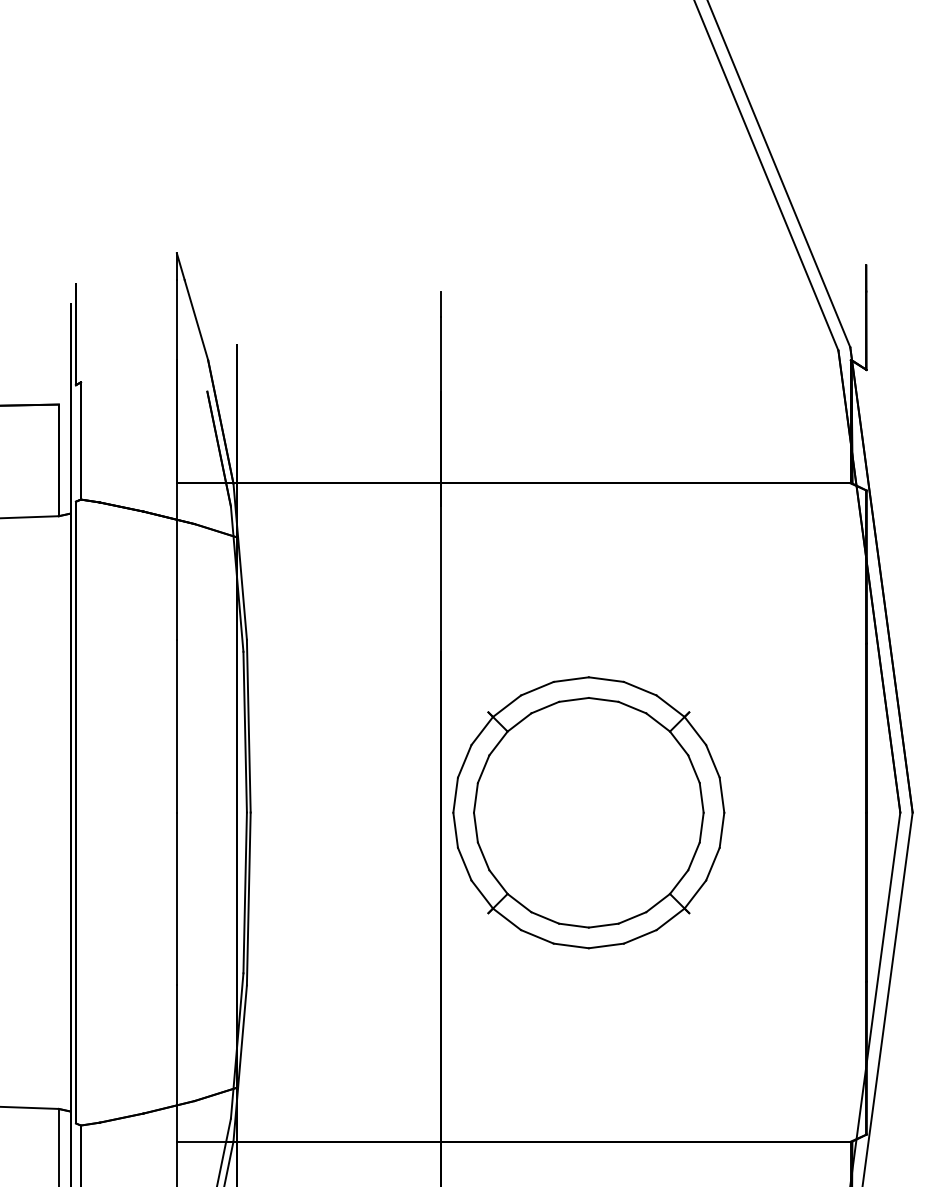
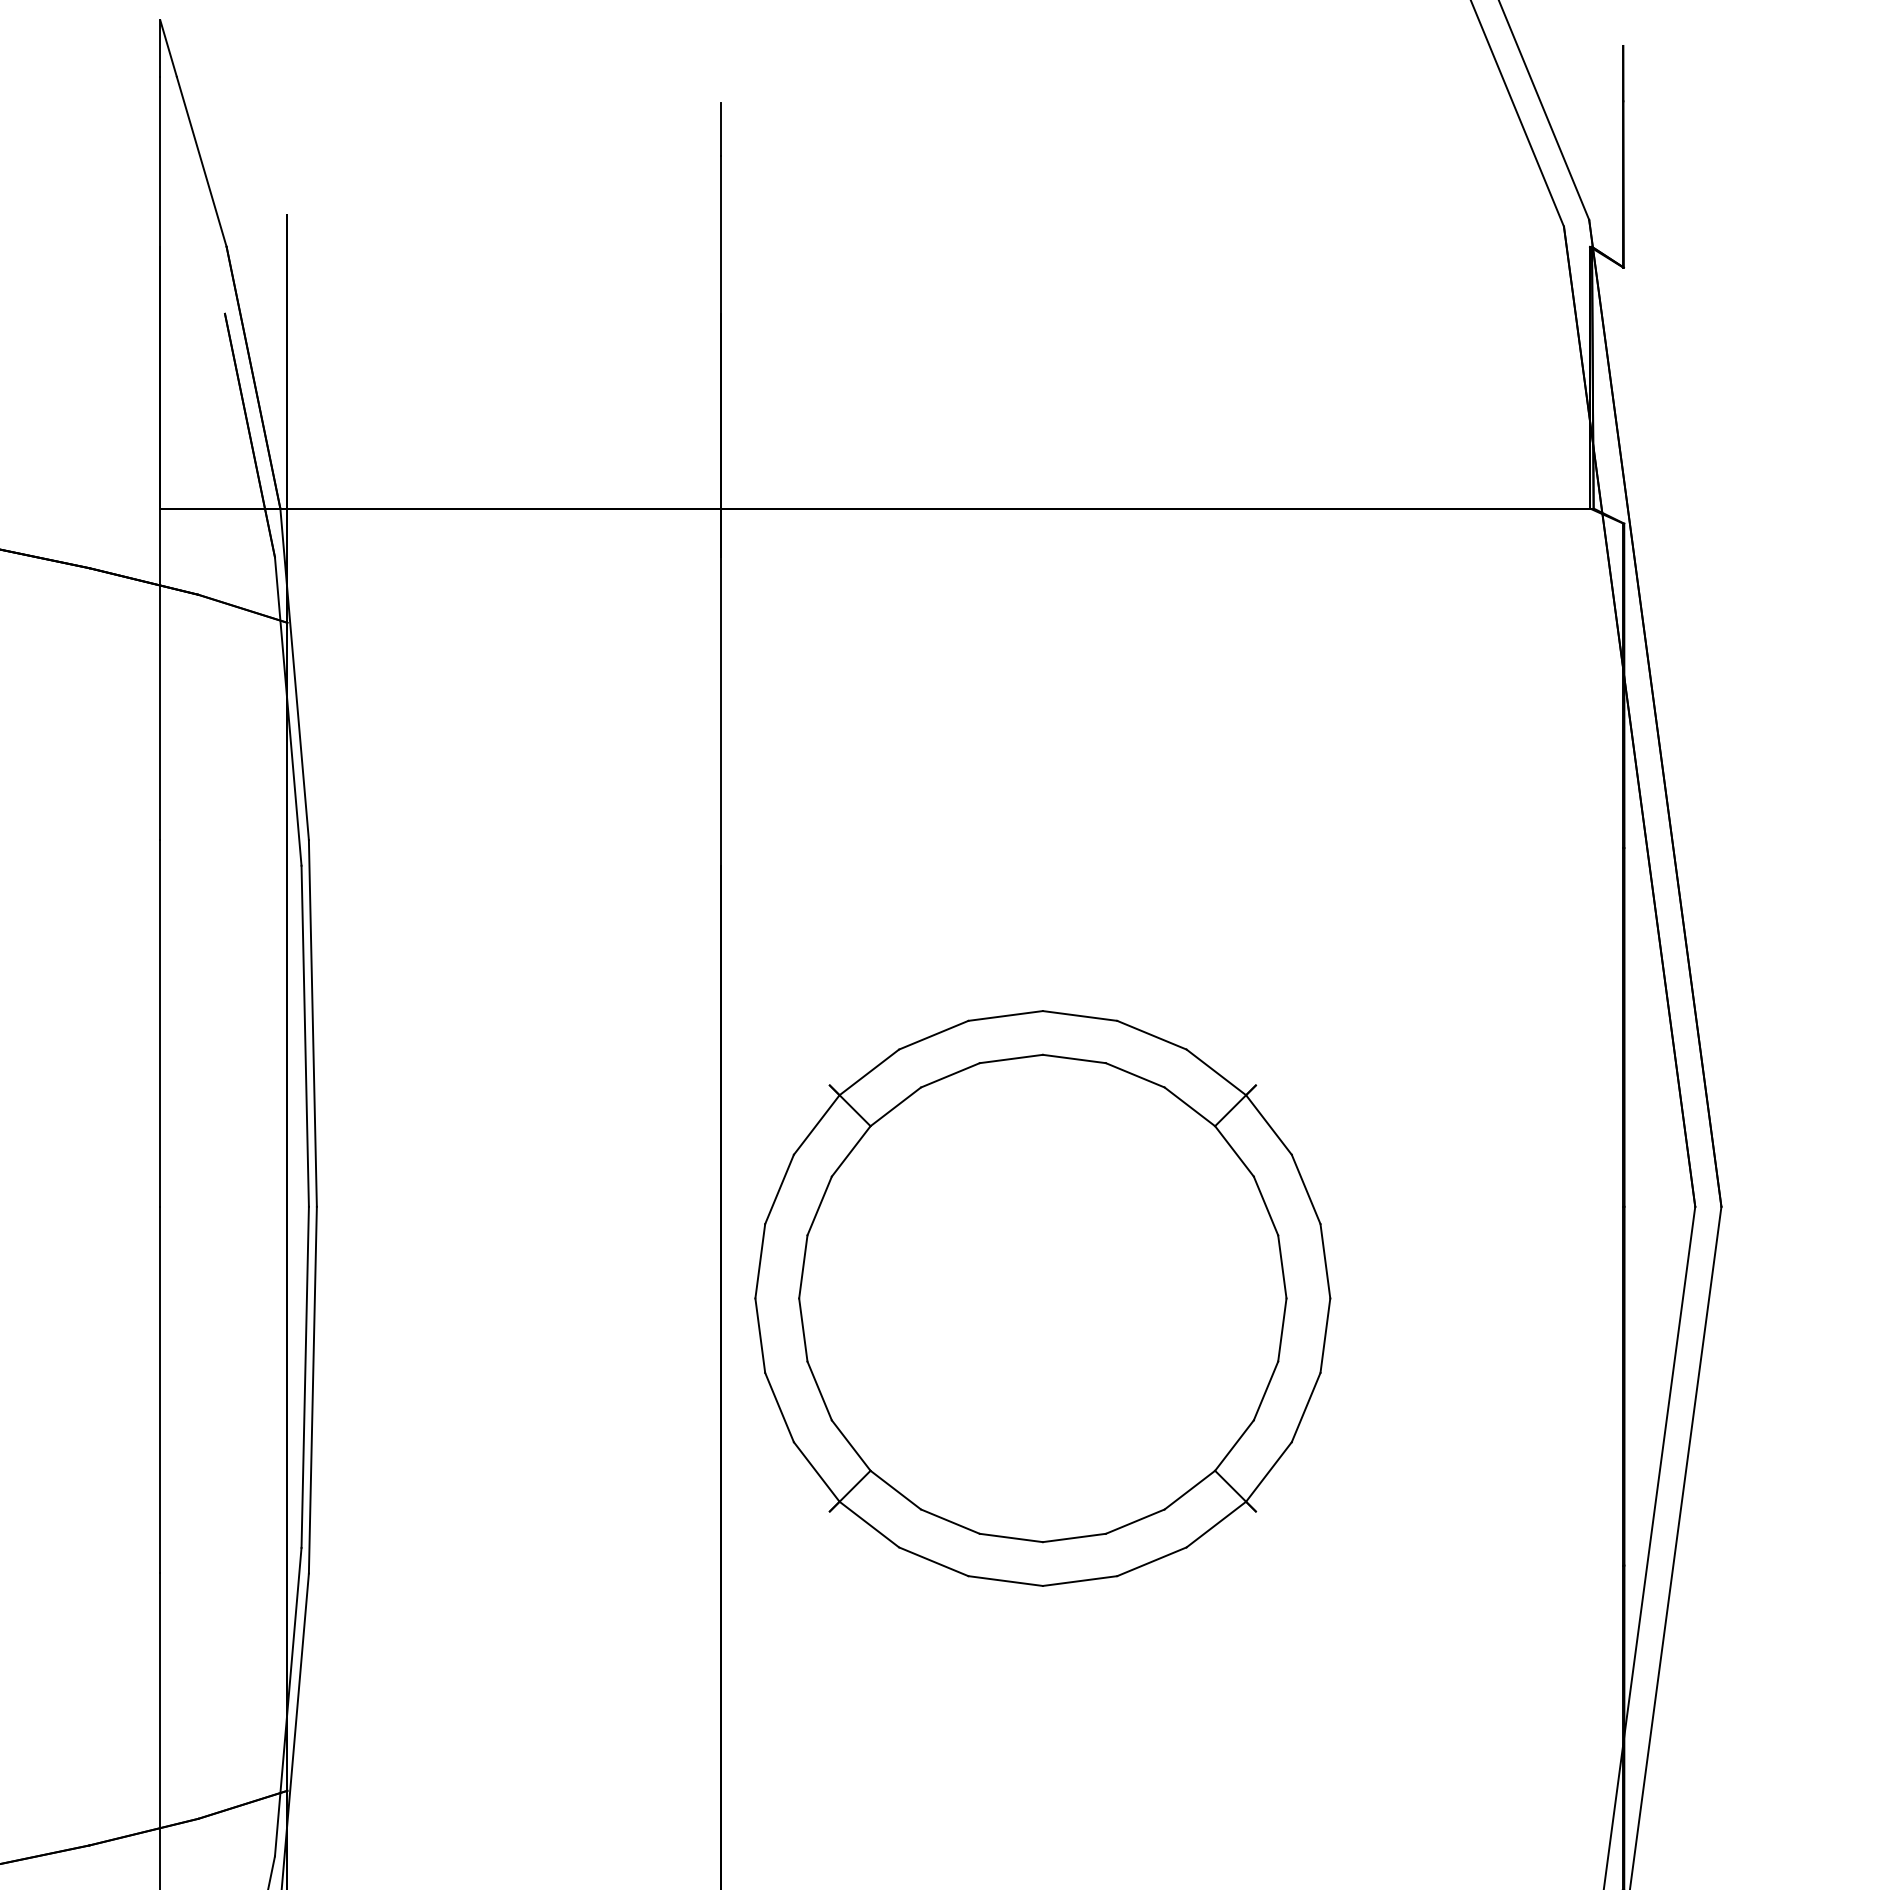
part: (588, 812) -> (1042, 1297), moved

